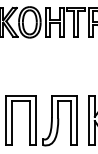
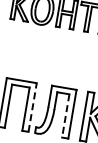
line: (36, 120) -> (32, 107), solid -> dashed
line: (70, 123) -> (65, 116), solid -> dashed

